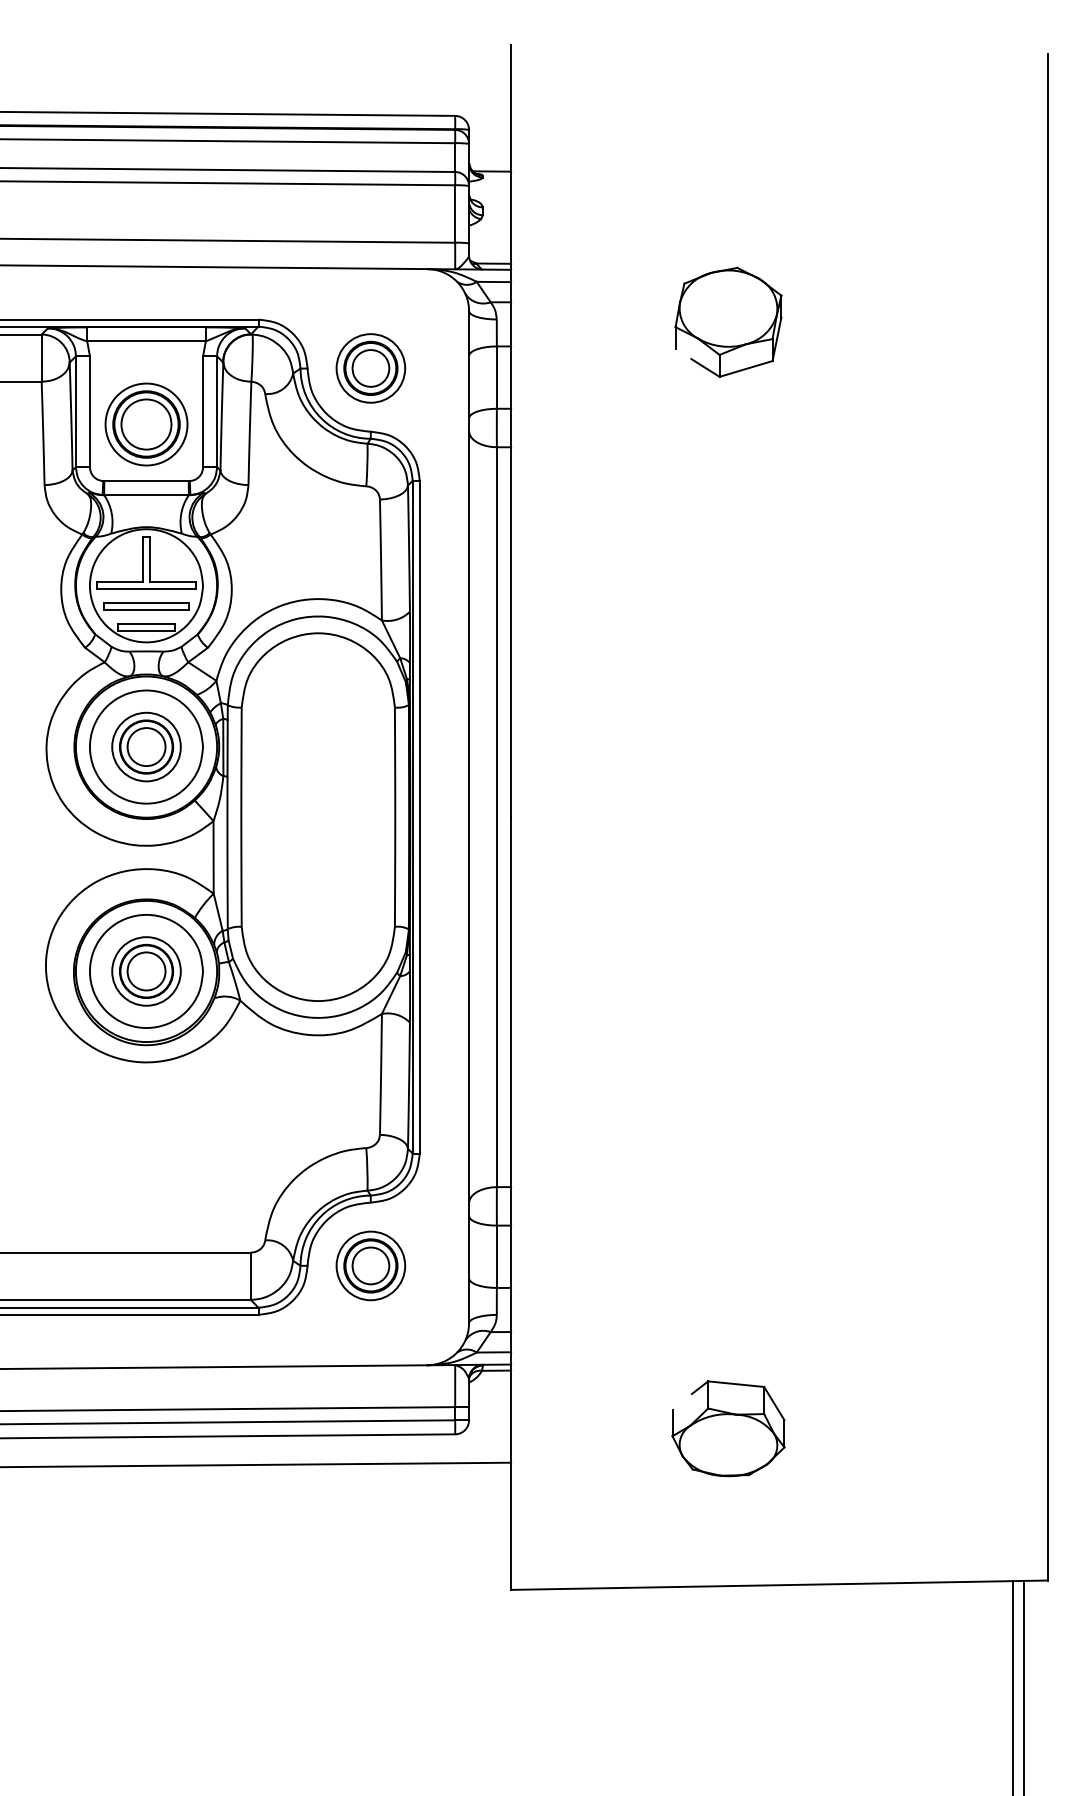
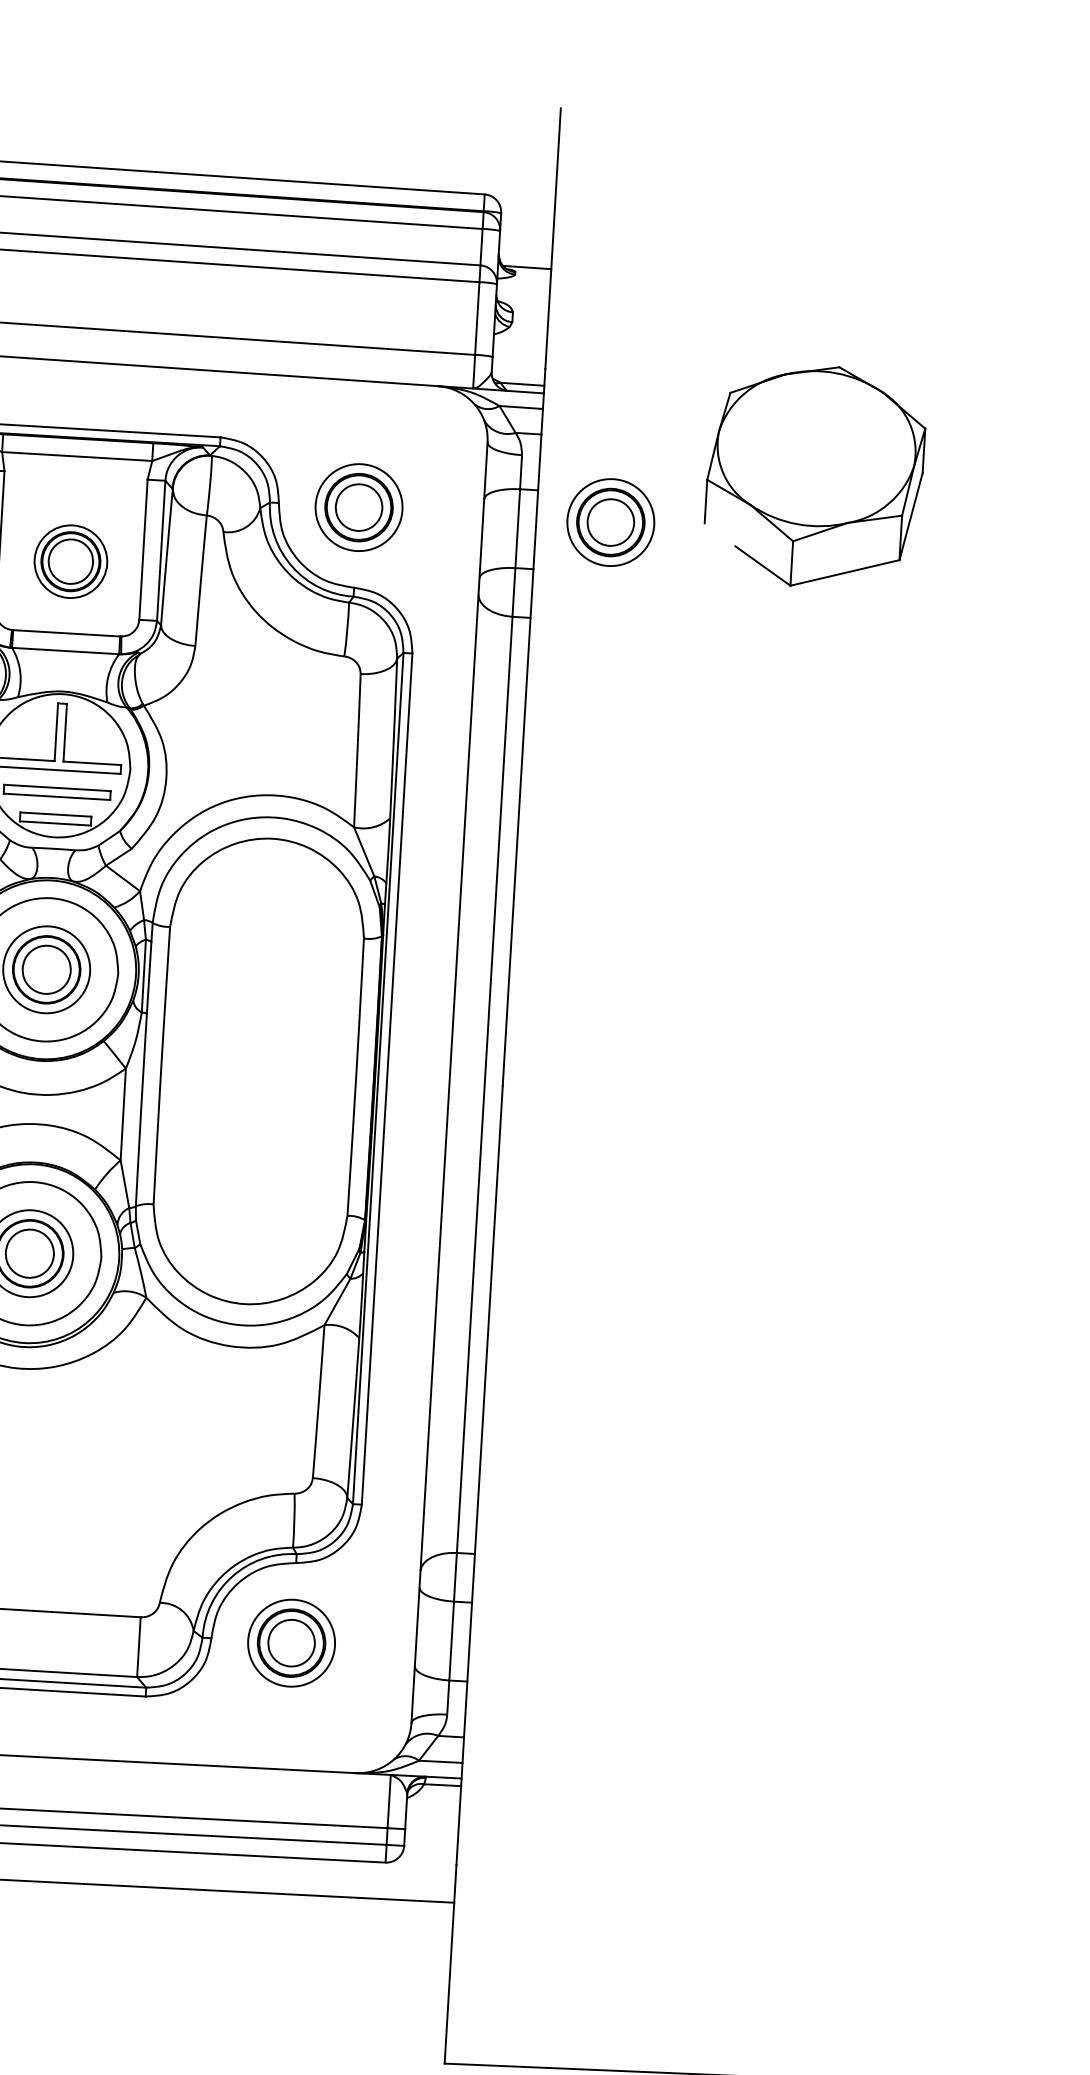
part: (728, 321) -> (815, 475), size x1.6
part: (569, 368) -> (610, 522), added
part: (146, 424) -> (70, 561), size x0.7
part: (728, 1428) -> (731, 1875), removed

